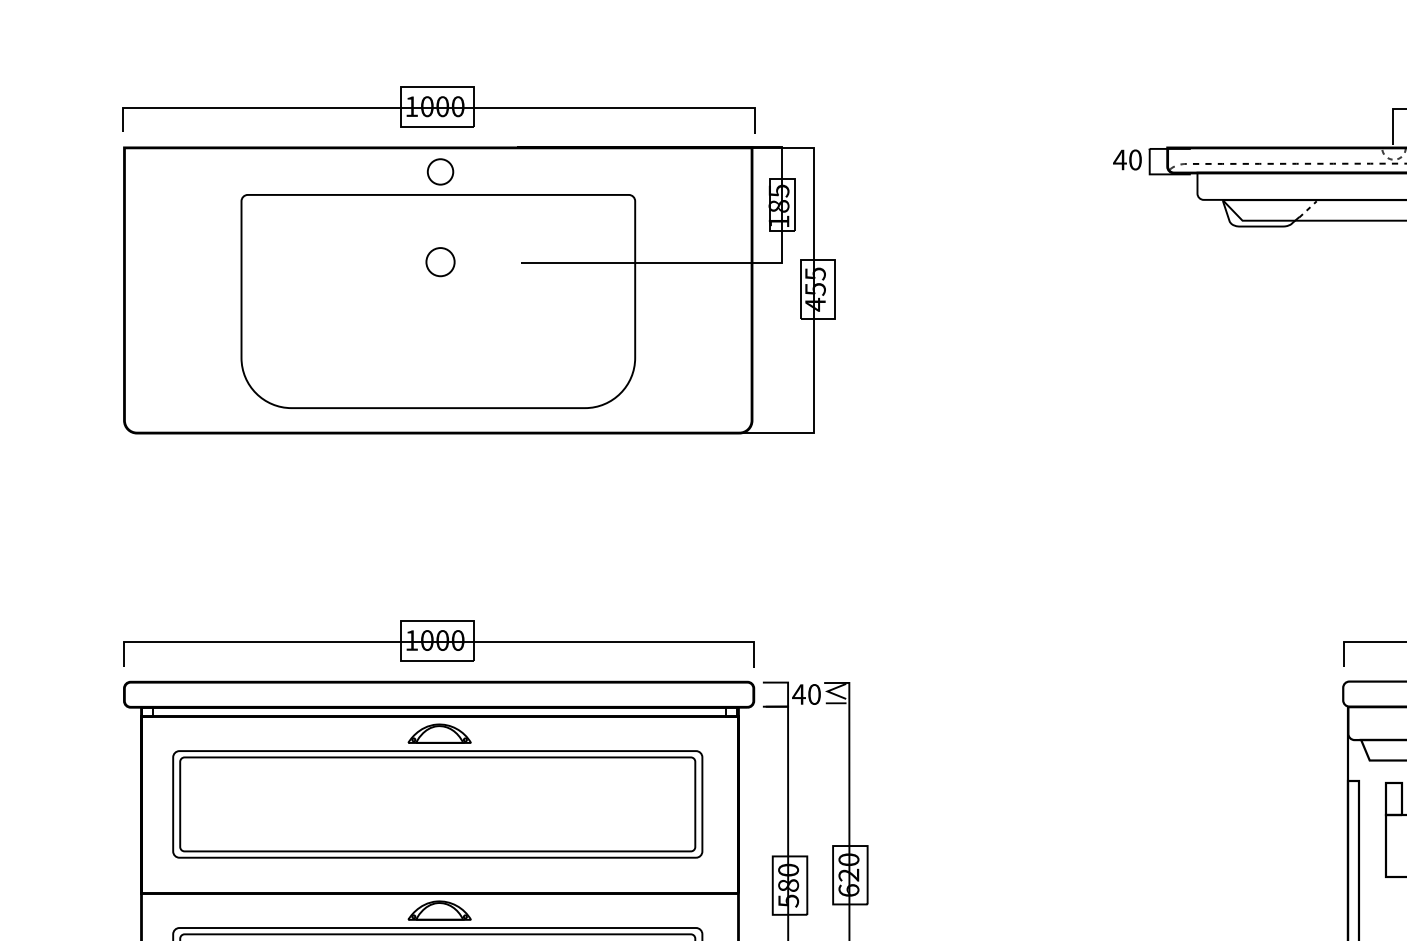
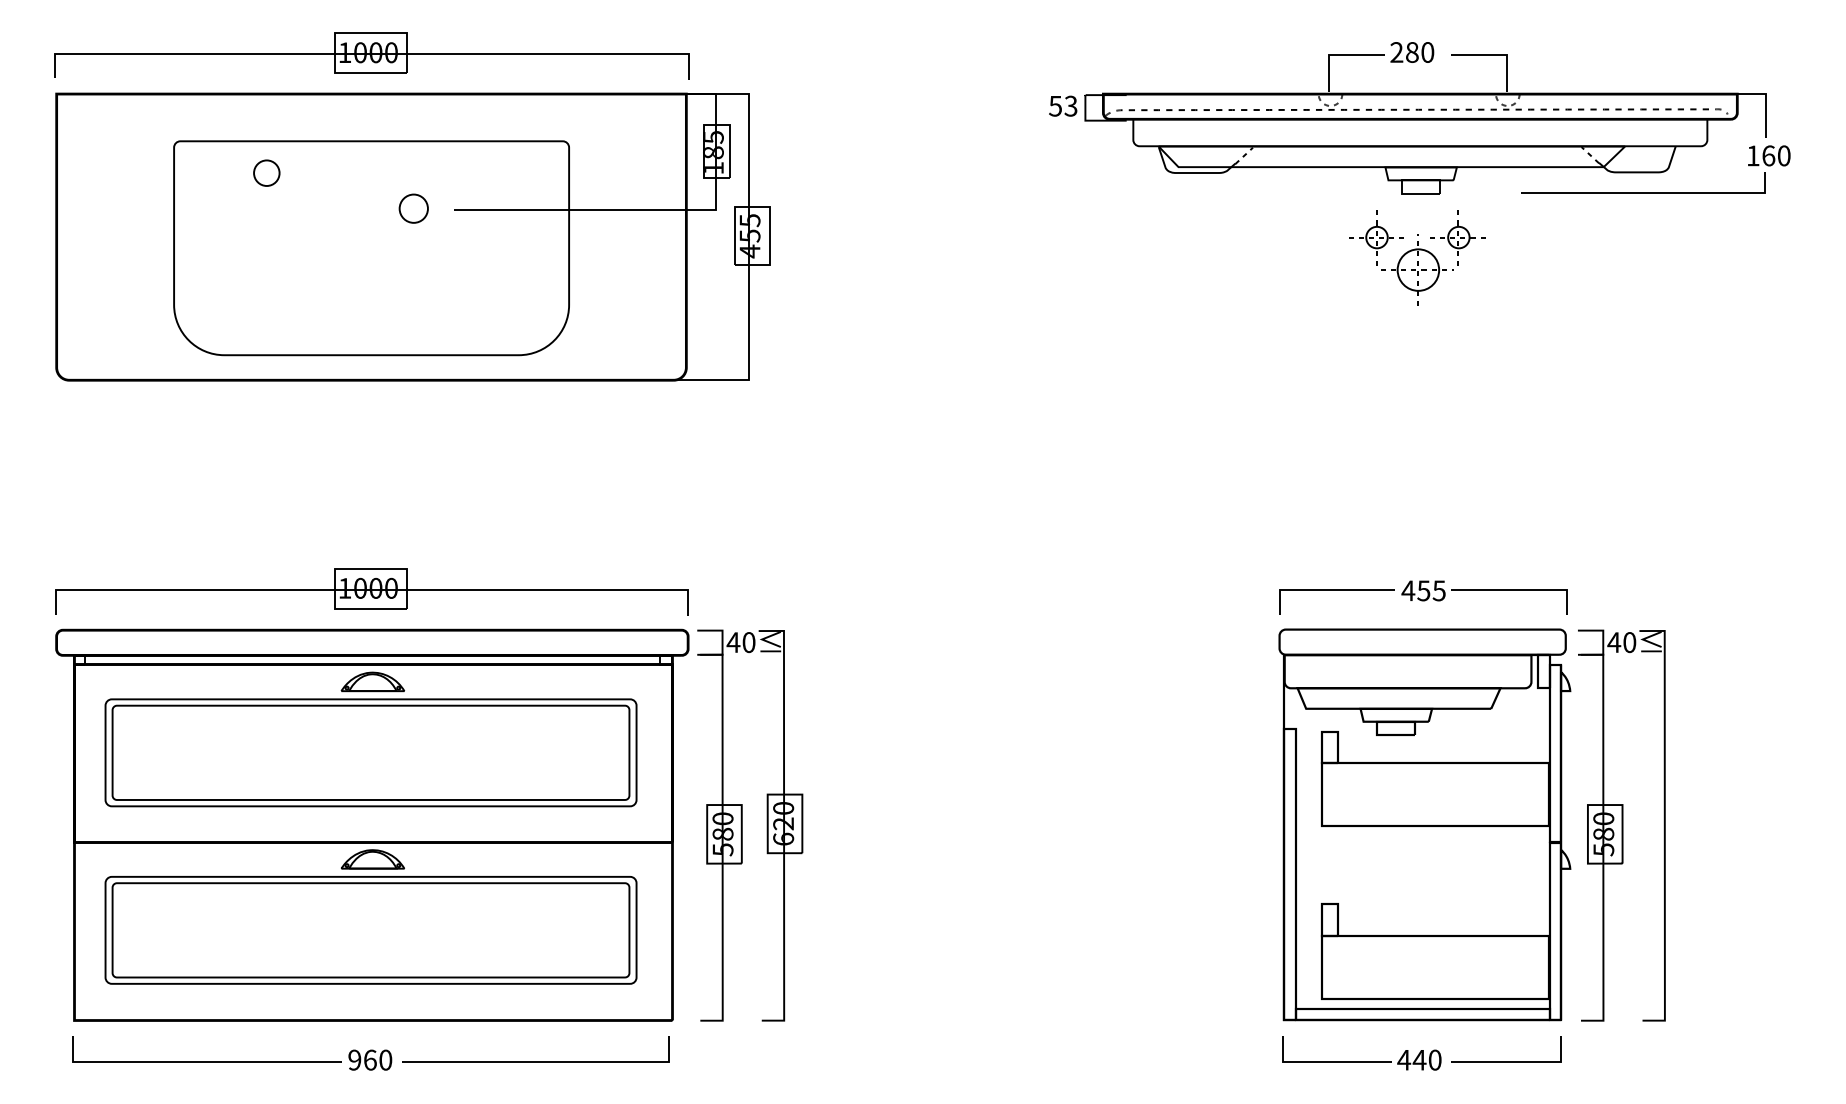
text: (1126, 159) -> (1062, 105), 40 -> 53
part: (440, 171) -> (266, 172), moved
part: (440, 261) -> (413, 208), moved

